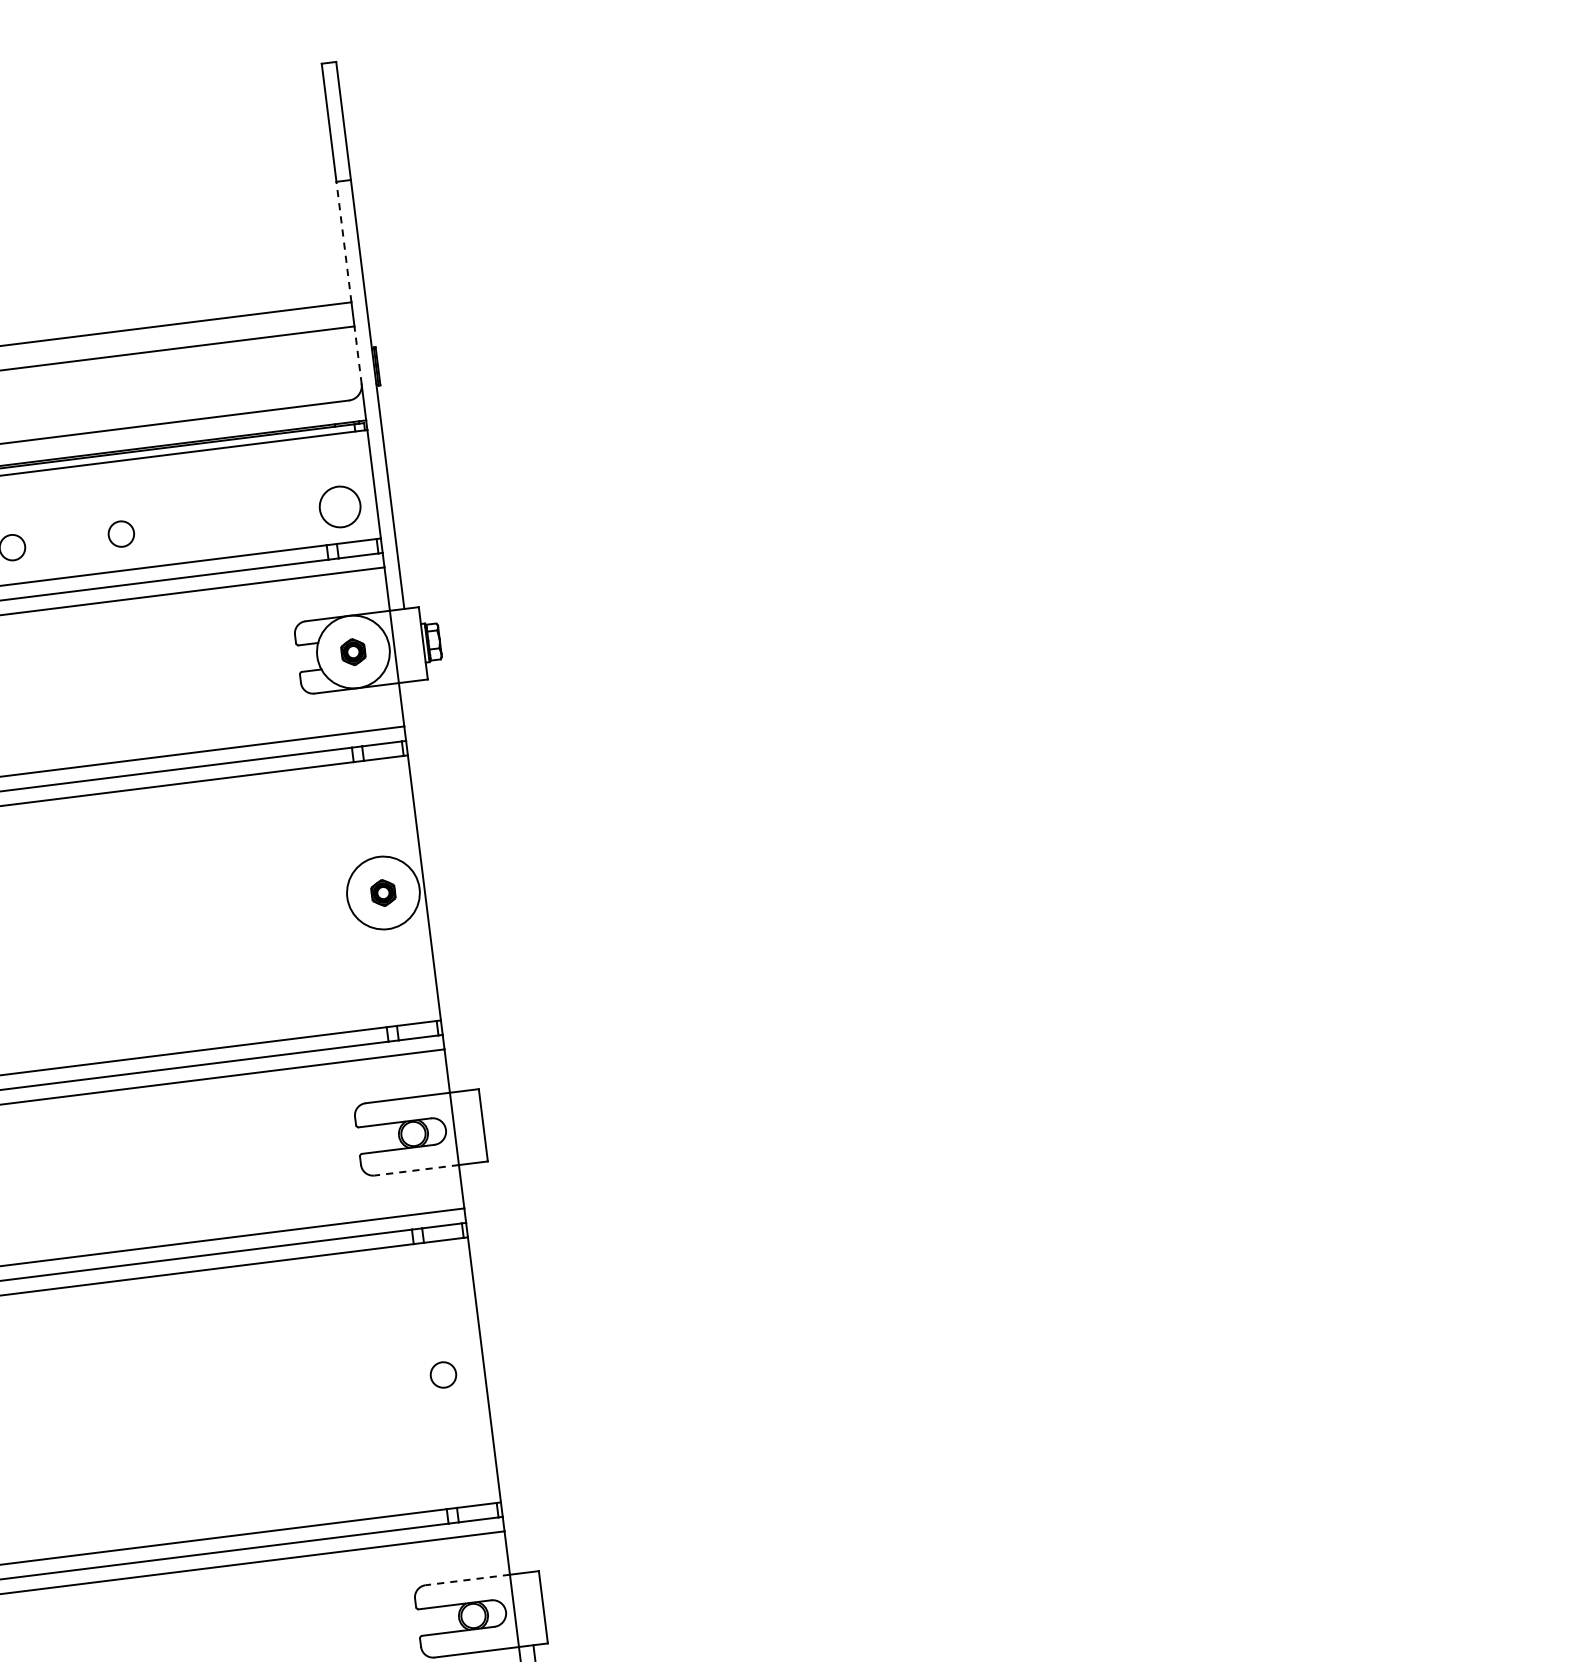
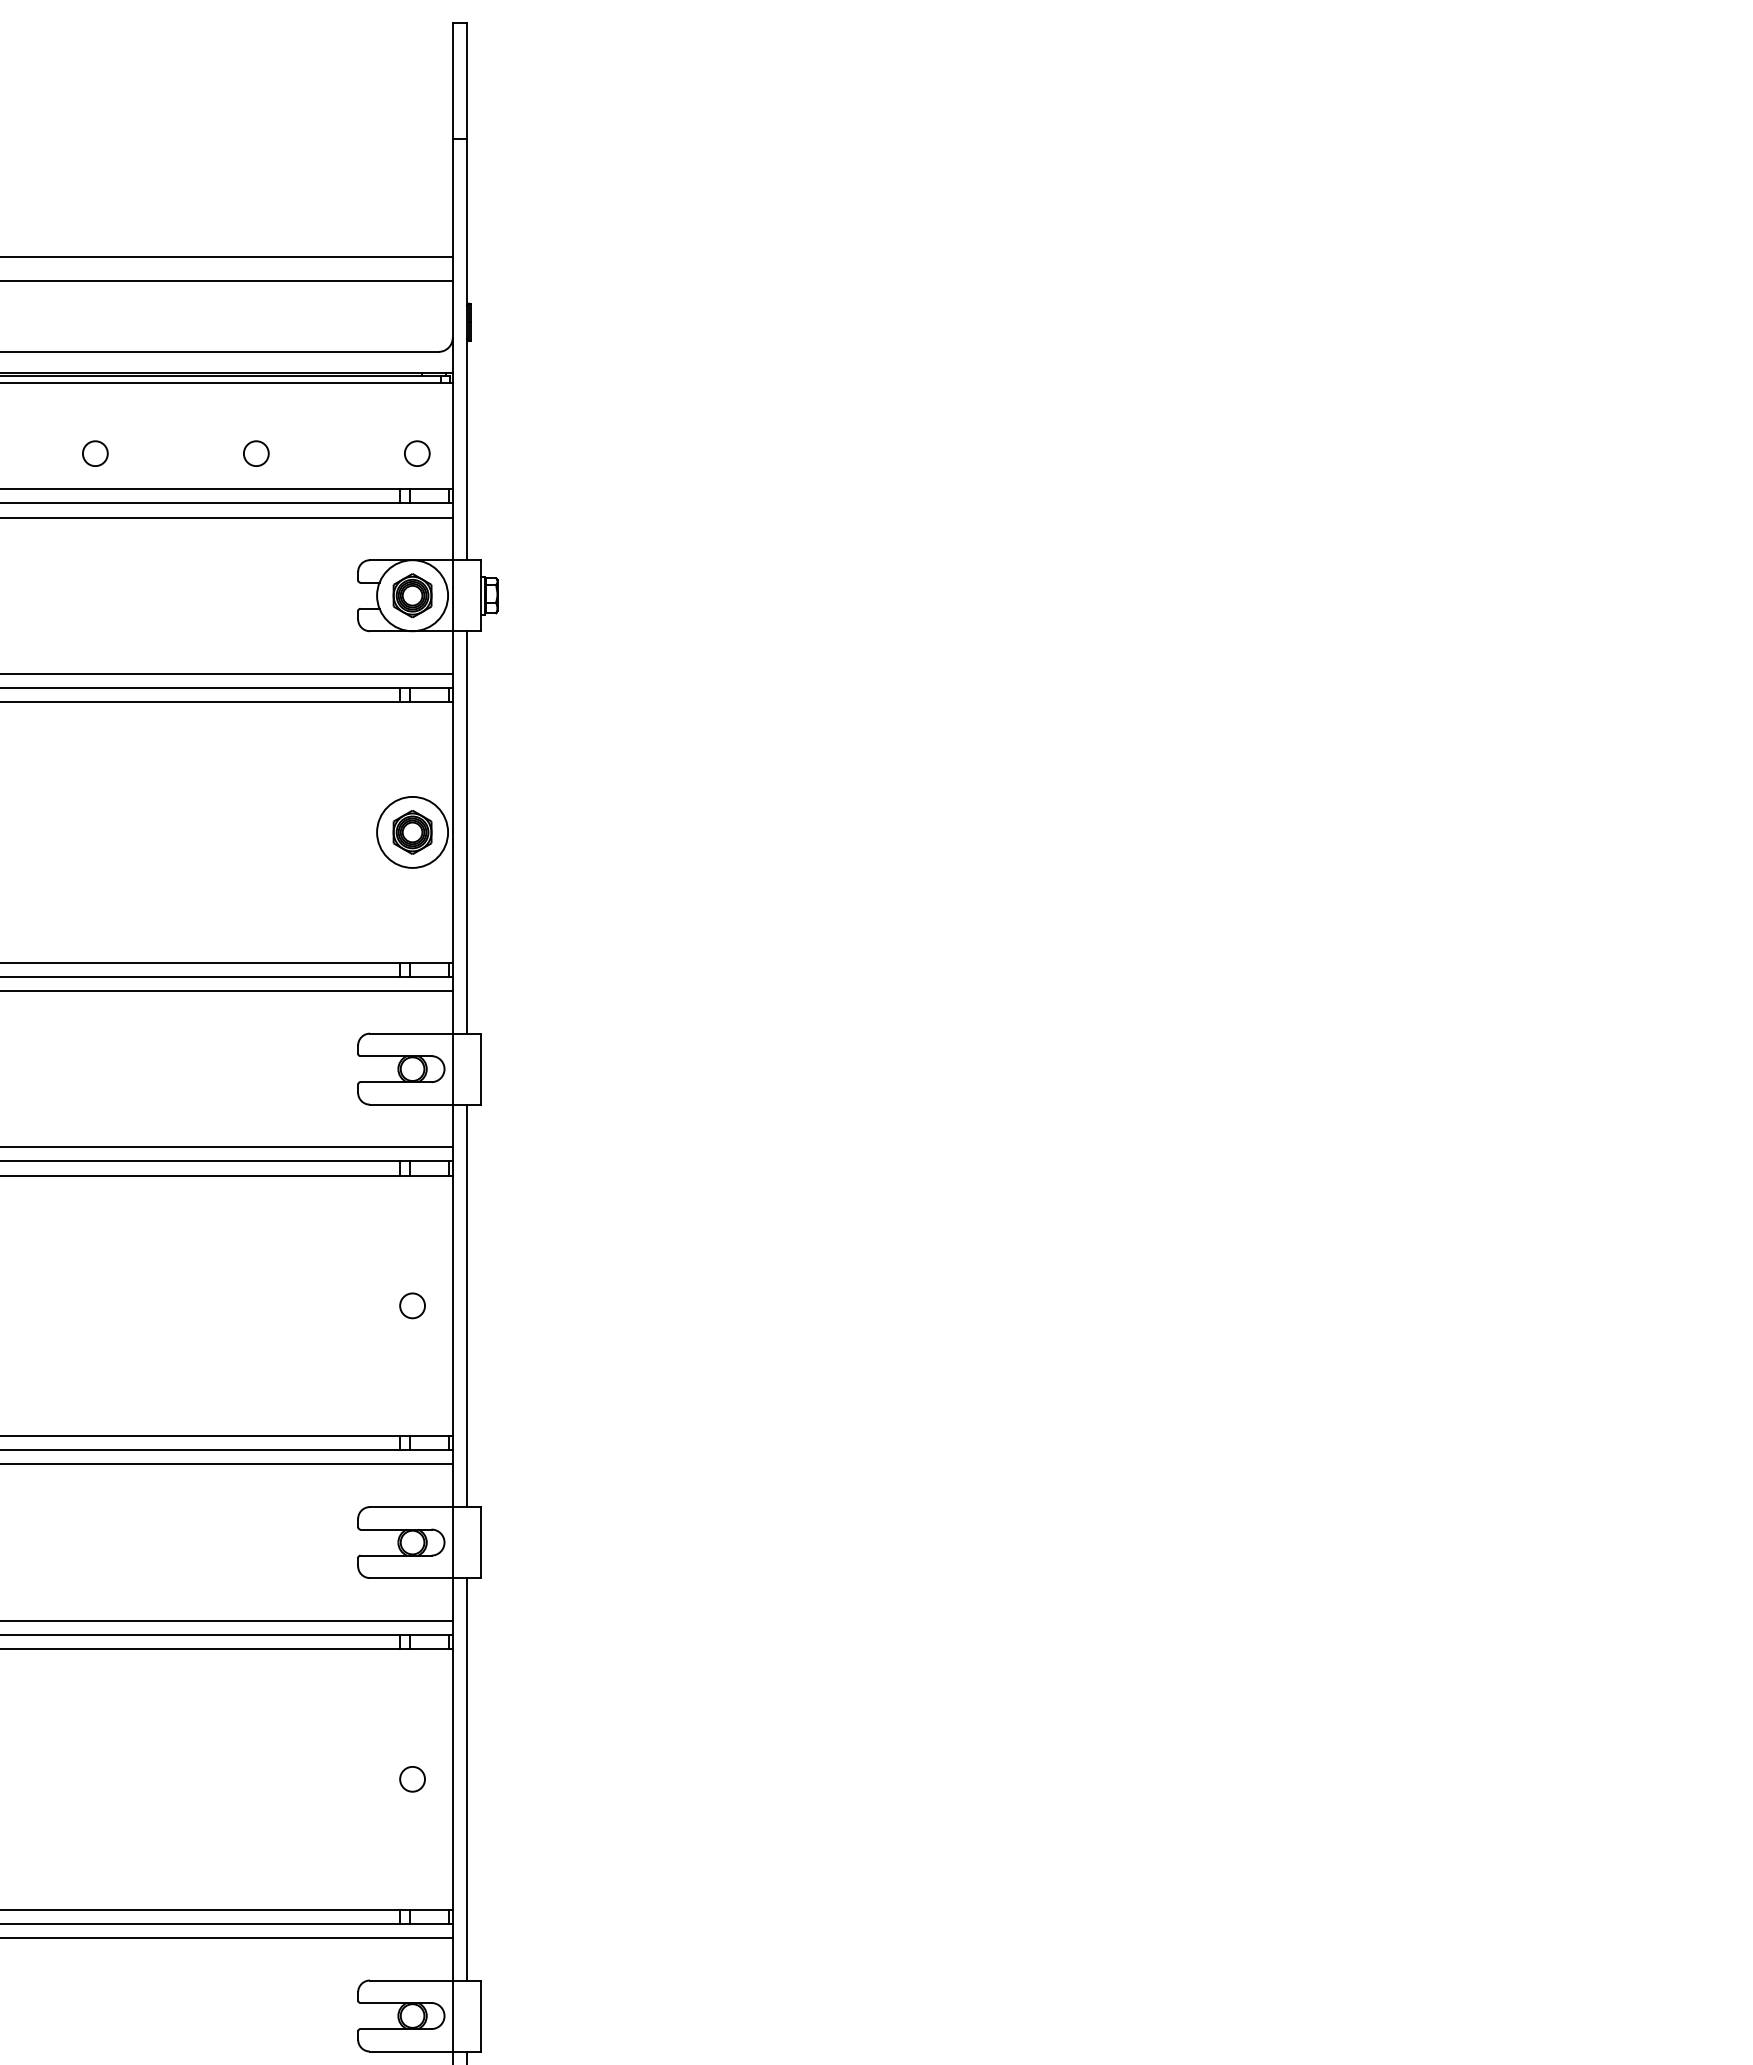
line: (343, 241) -> (452, 197), dashed -> solid
line: (357, 354) -> (452, 308), dashed -> solid
circle: (340, 506) -> (417, 453), size x0.62
circle: (121, 533) -> (256, 453), moved
part: (353, 651) -> (412, 595), size x1.67
line: (439, 886) -> (467, 832), added
part: (383, 893) -> (412, 832), size x1.67
line: (415, 1170) -> (410, 1104), dashed -> solid
line: (499, 1367) -> (467, 1305), added
line: (466, 1580) -> (410, 1507), dashed -> solid

